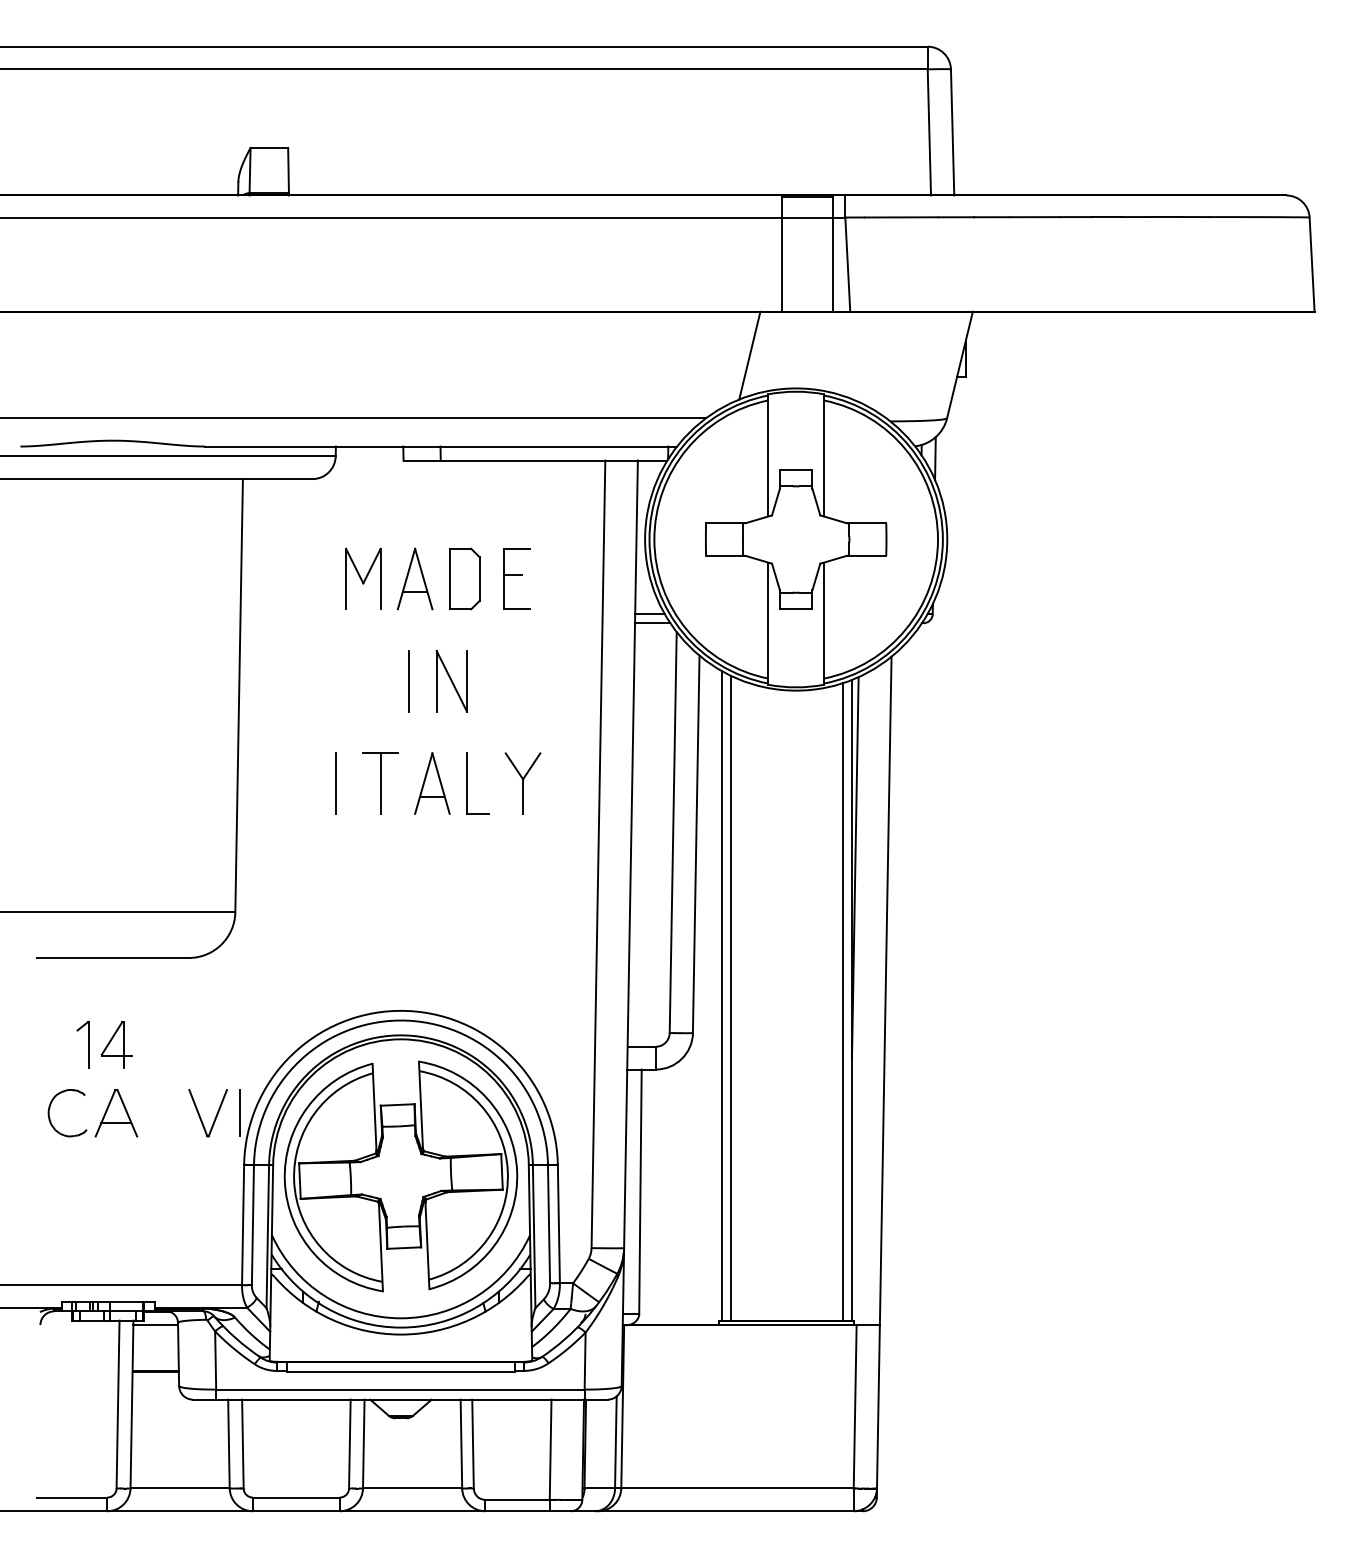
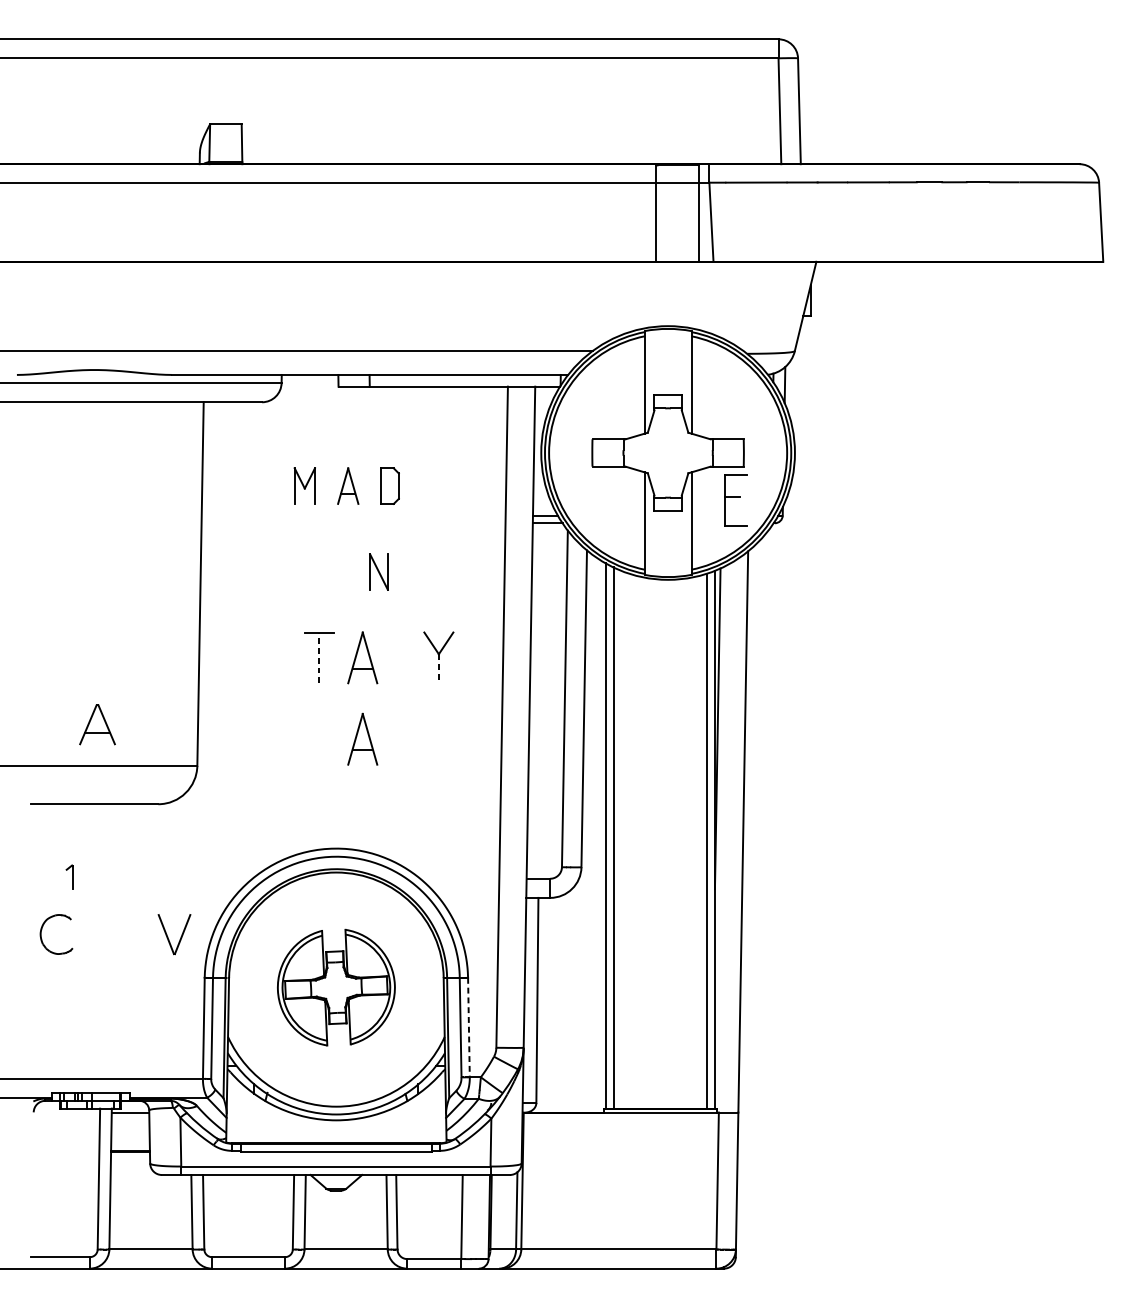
line: (749, 355) -> (628, 298), removed
part: (363, 578) -> (304, 485), size x0.7
part: (414, 578) -> (347, 485), size x0.7
part: (464, 578) -> (389, 485), size x0.7
part: (516, 578) -> (735, 499), moved
line: (409, 681) -> (343, 572), removed
part: (451, 681) -> (378, 572), size x0.7
line: (336, 783) -> (282, 657), removed
line: (380, 783) -> (319, 657), solid -> dashed
part: (467, 783) -> (392, 657), removed
line: (523, 797) -> (439, 669), solid -> dashed
part: (432, 880) -> (362, 739), added
part: (82, 1044) -> (69, 876), size x0.6
part: (116, 1044) -> (97, 876), removed
line: (239, 1112) -> (200, 933), removed
part: (116, 1113) -> (97, 724), moved
part: (400, 1176) -> (335, 987), size x0.6
line: (558, 1224) -> (468, 1027), solid -> dashed

